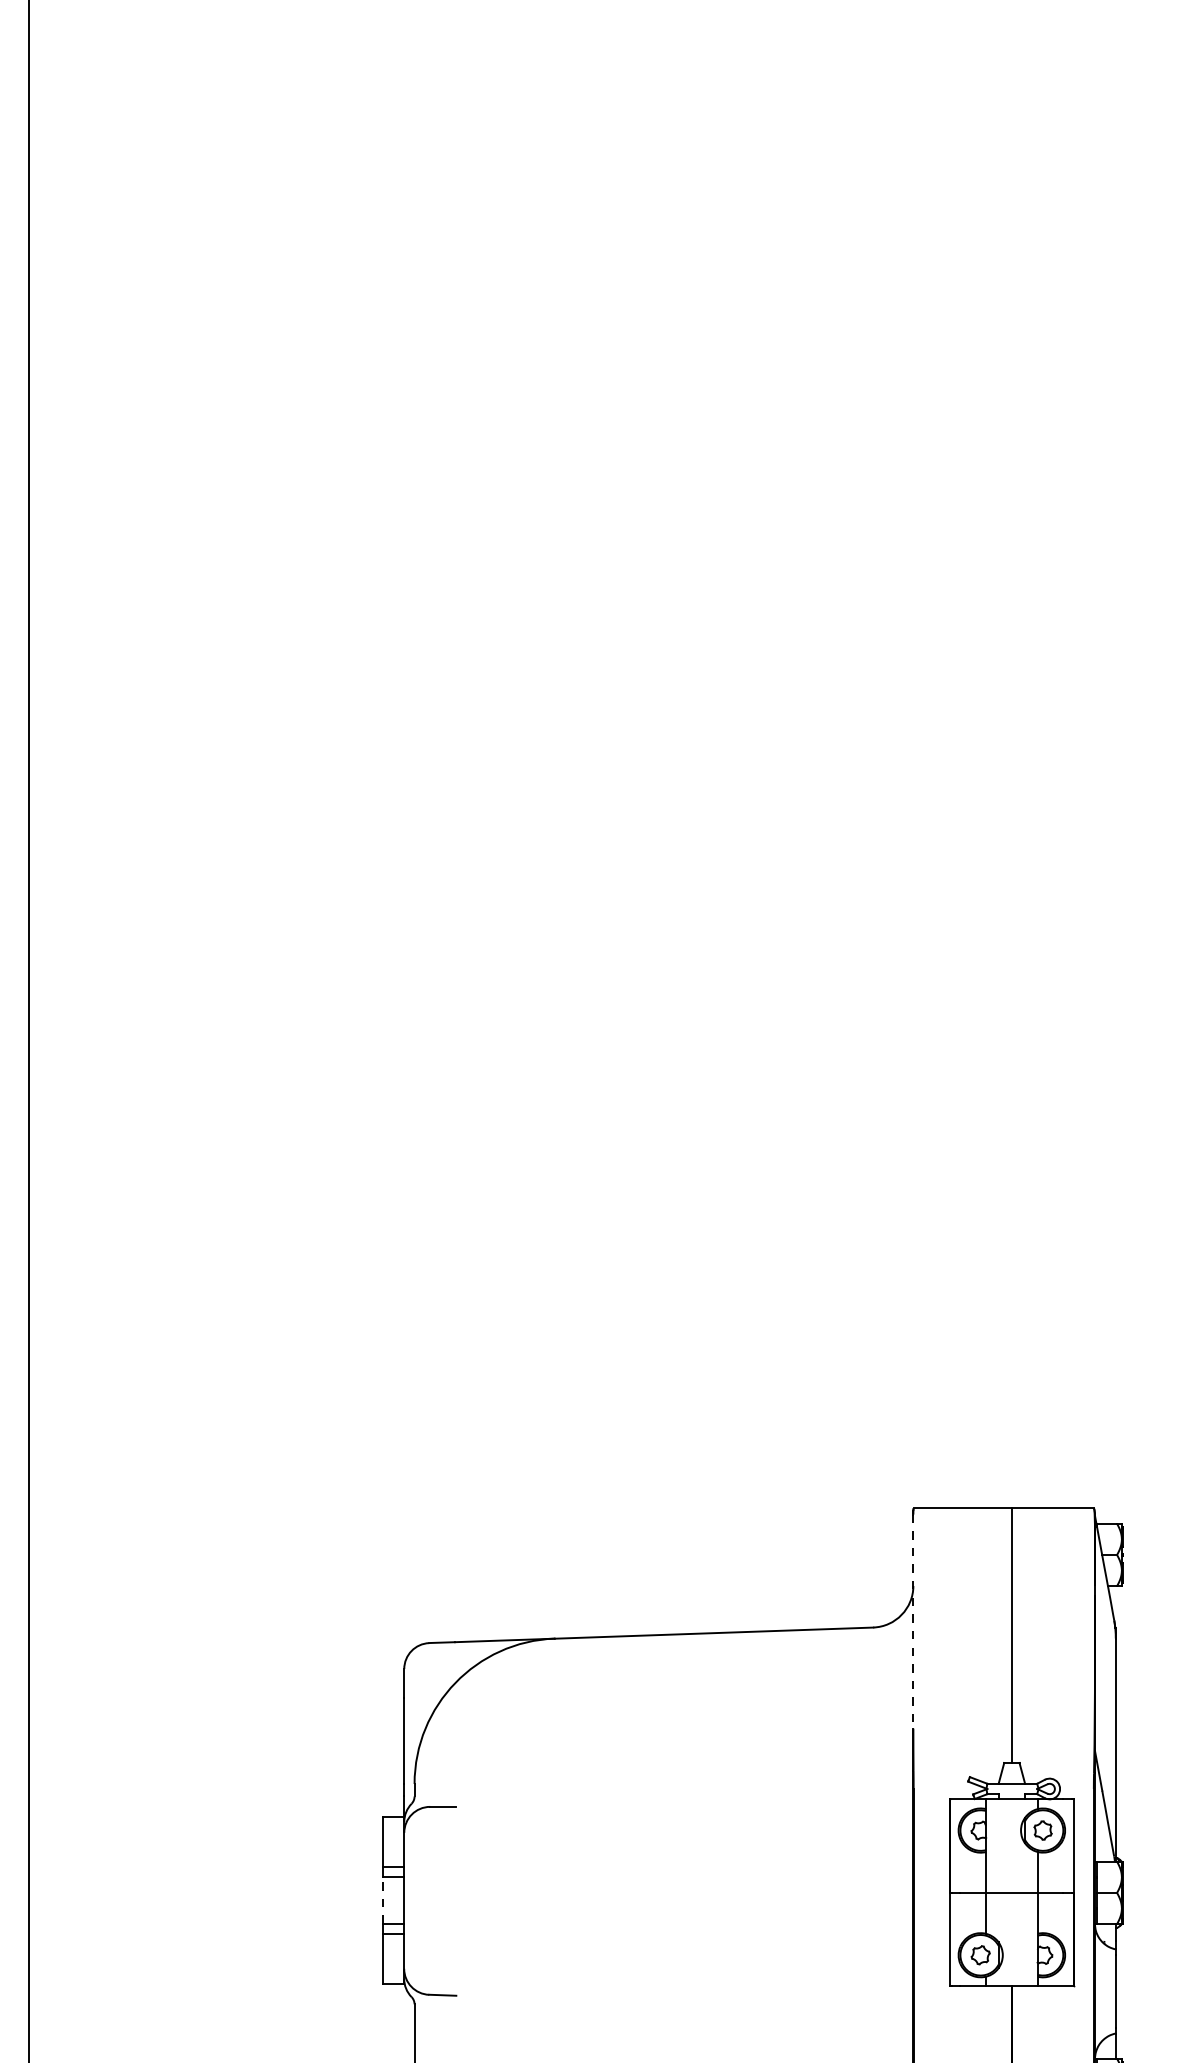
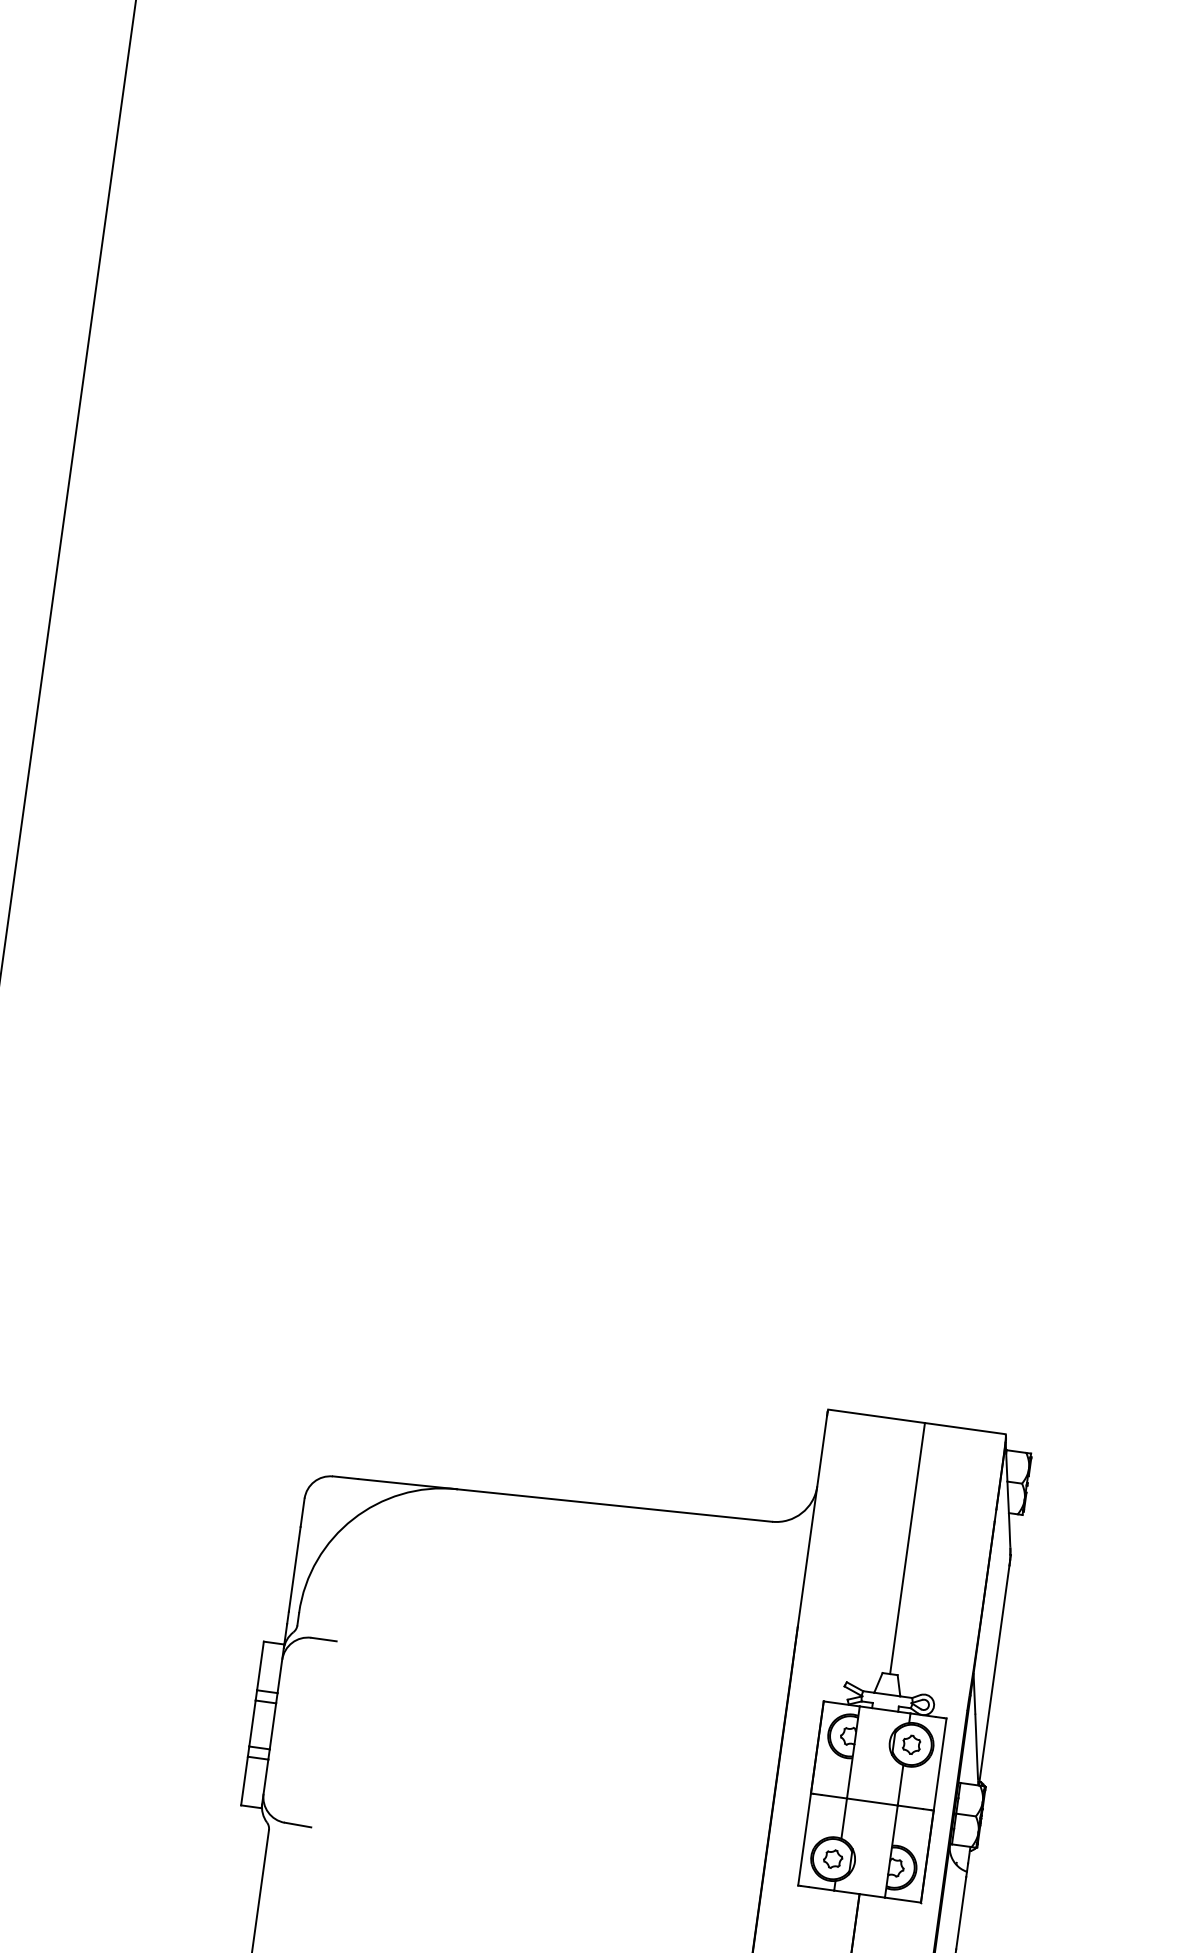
line: (913, 1622) -> (812, 1522), dashed -> solid
line: (383, 1899) -> (252, 1722), dashed -> solid

